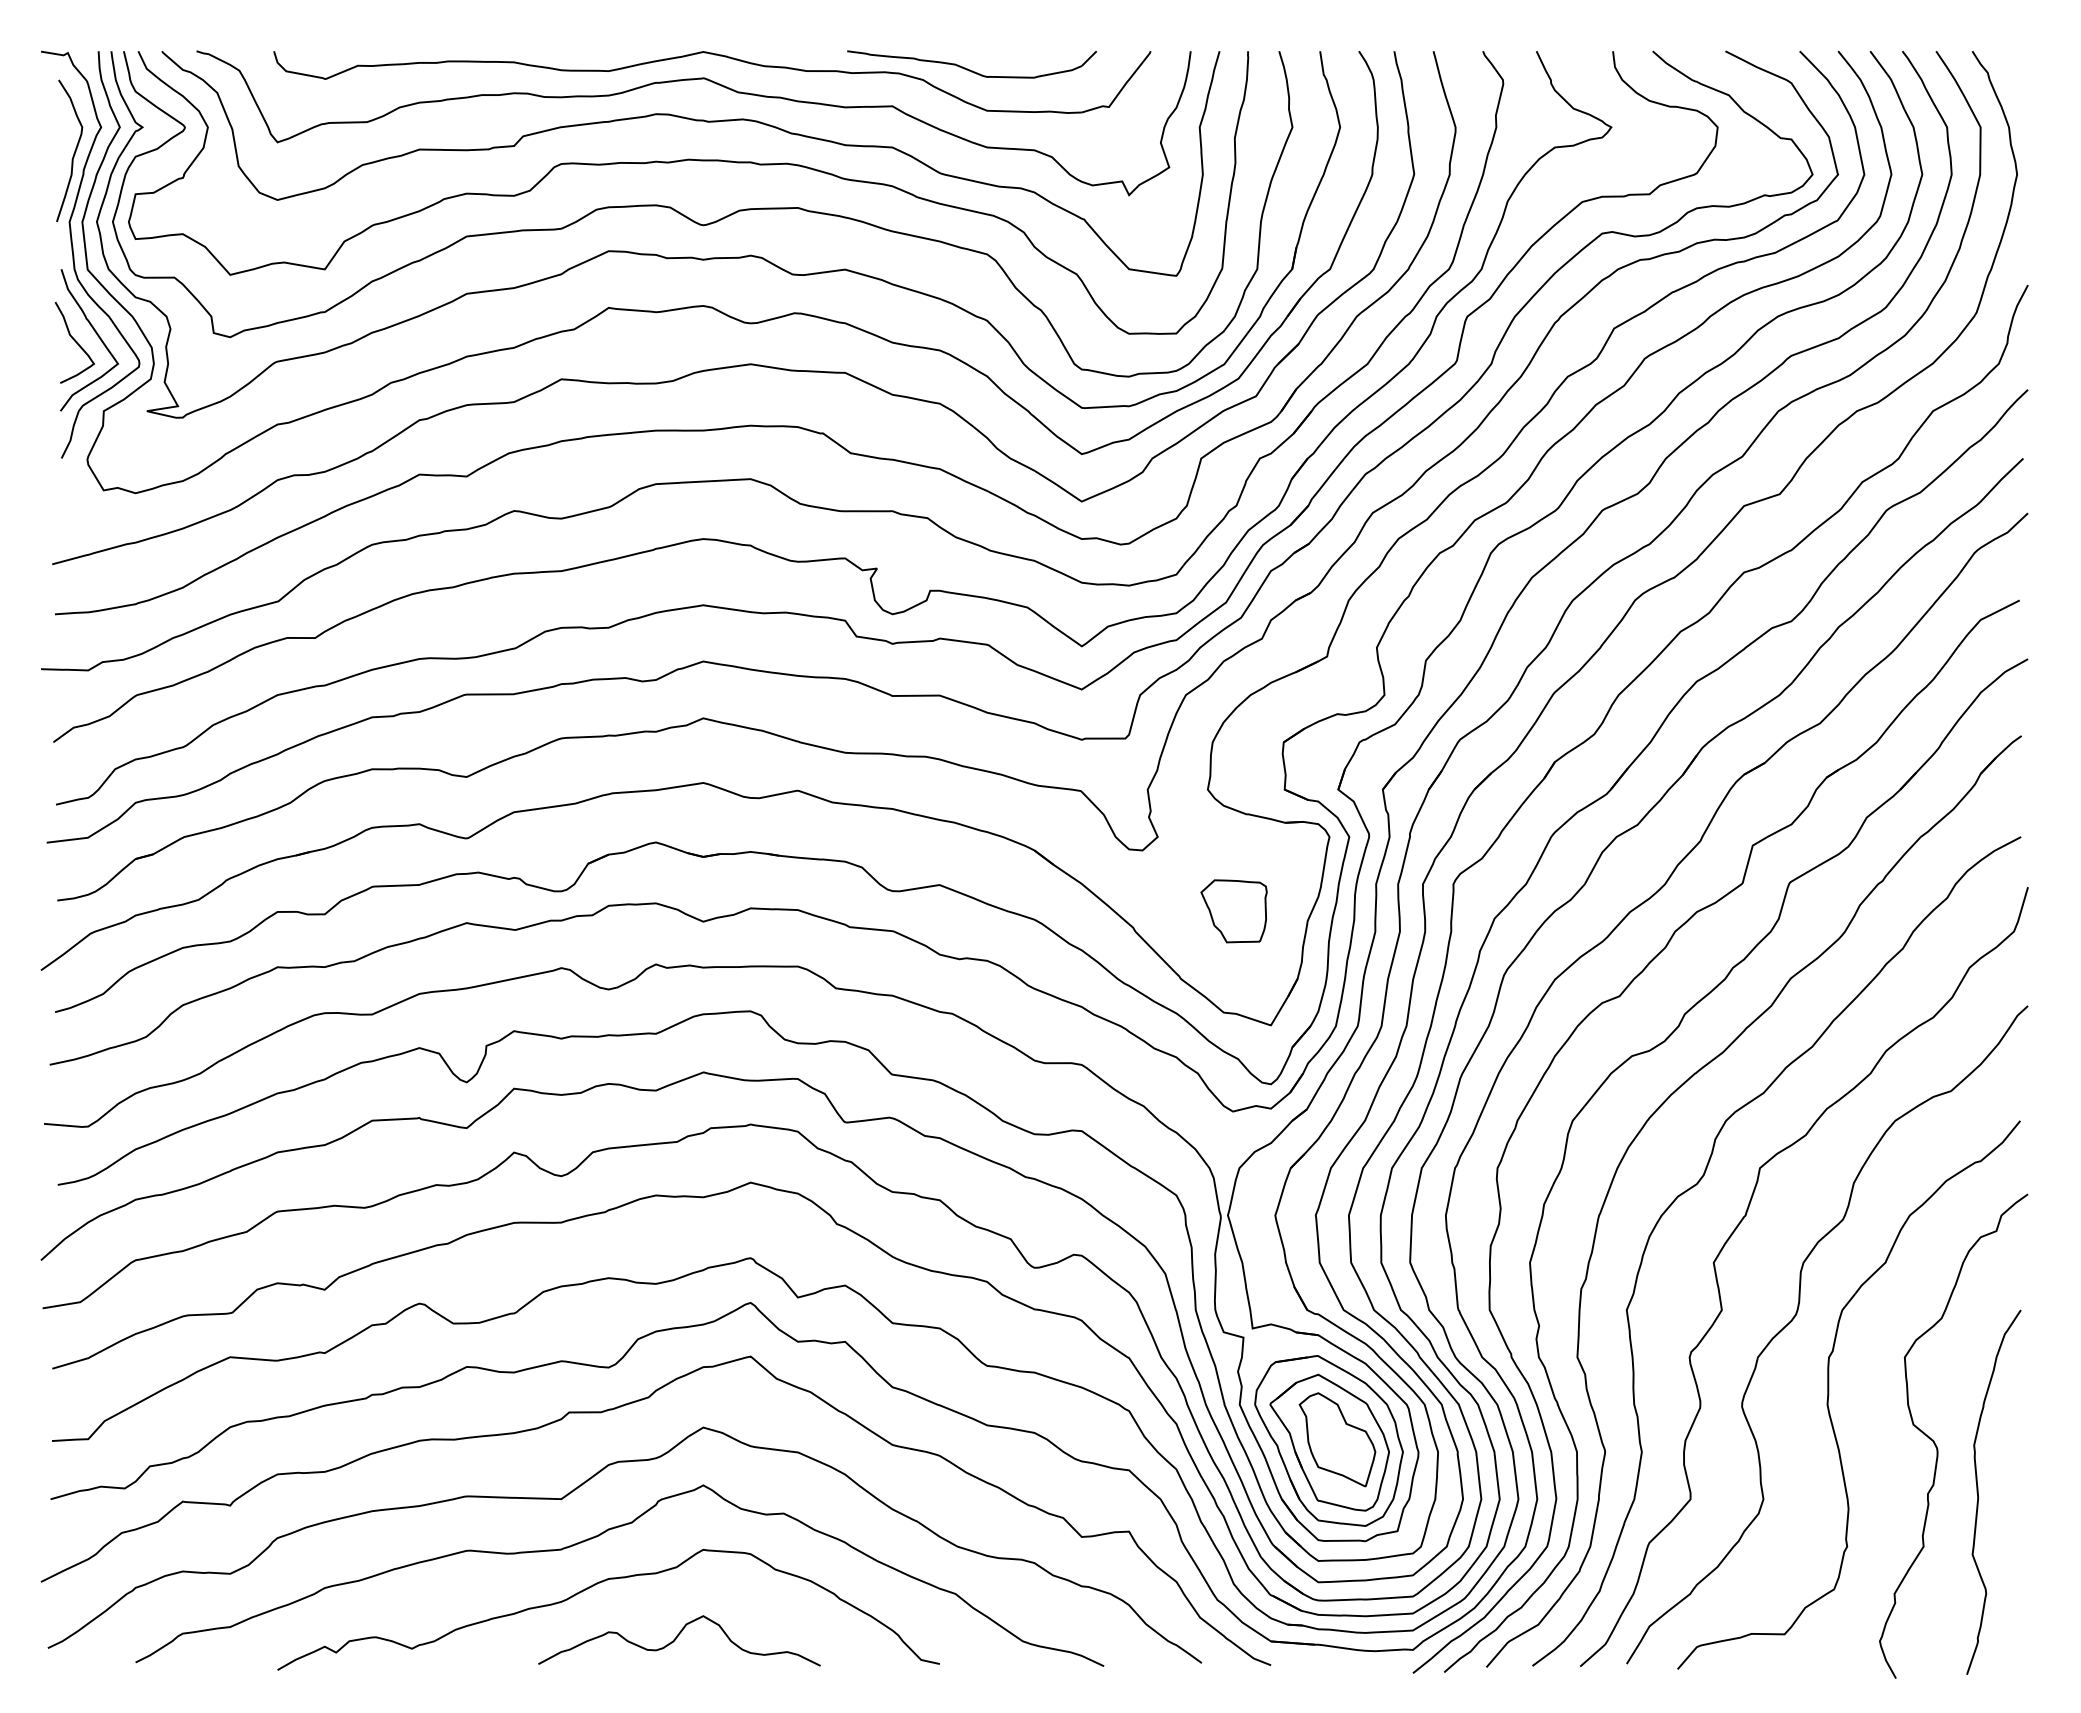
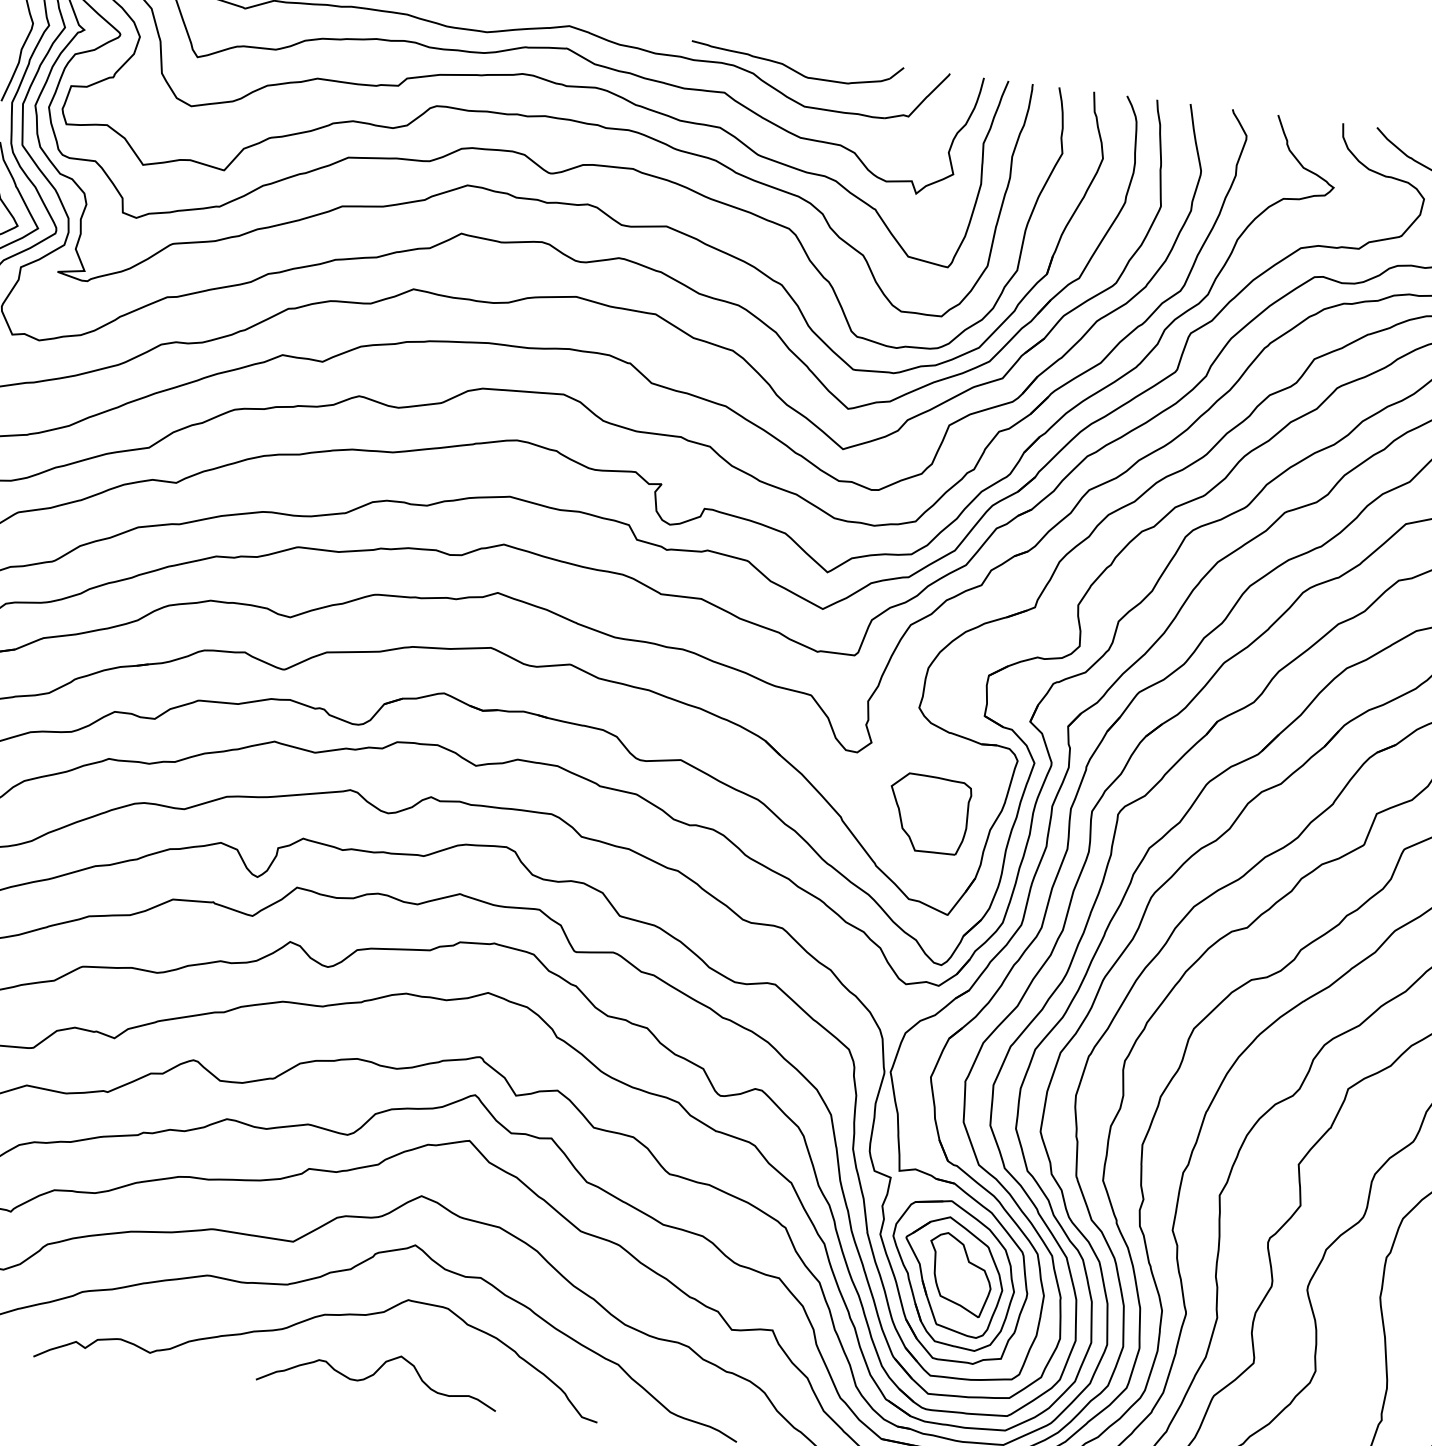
part: (1233, 911) -> (928, 814), size x1.43

